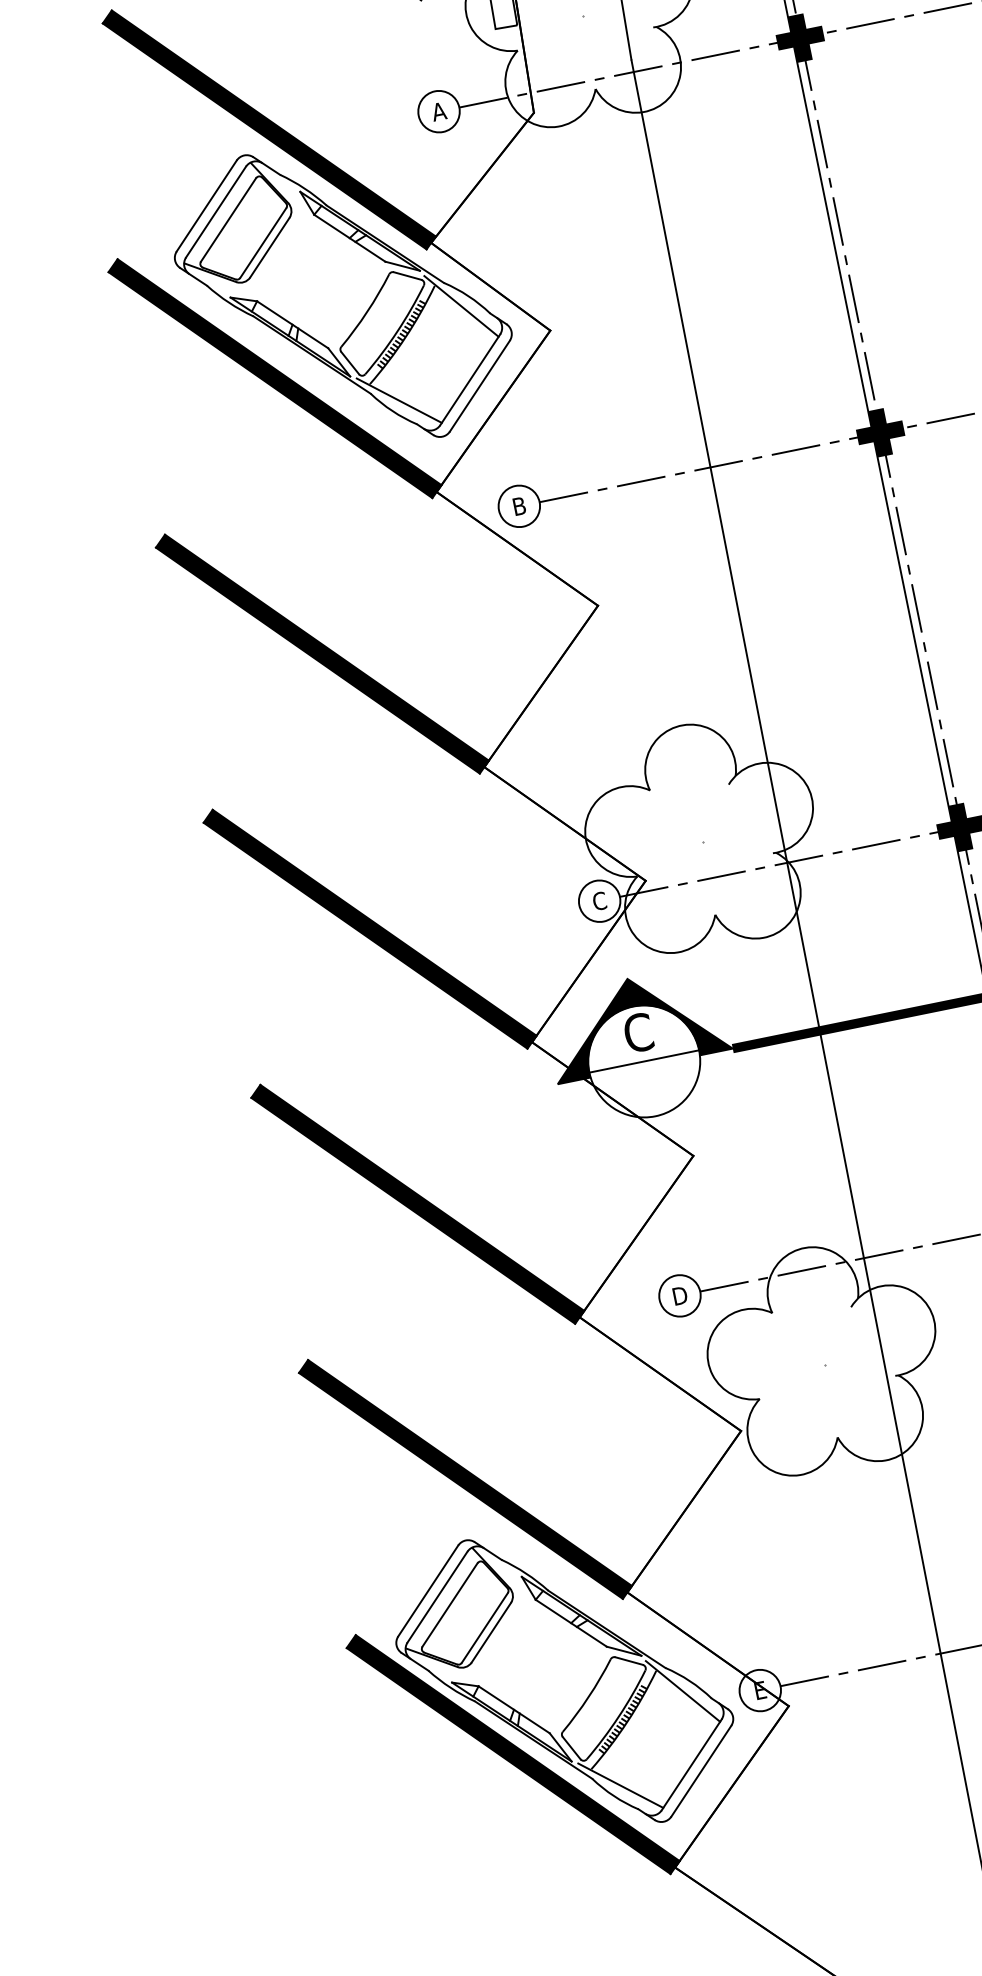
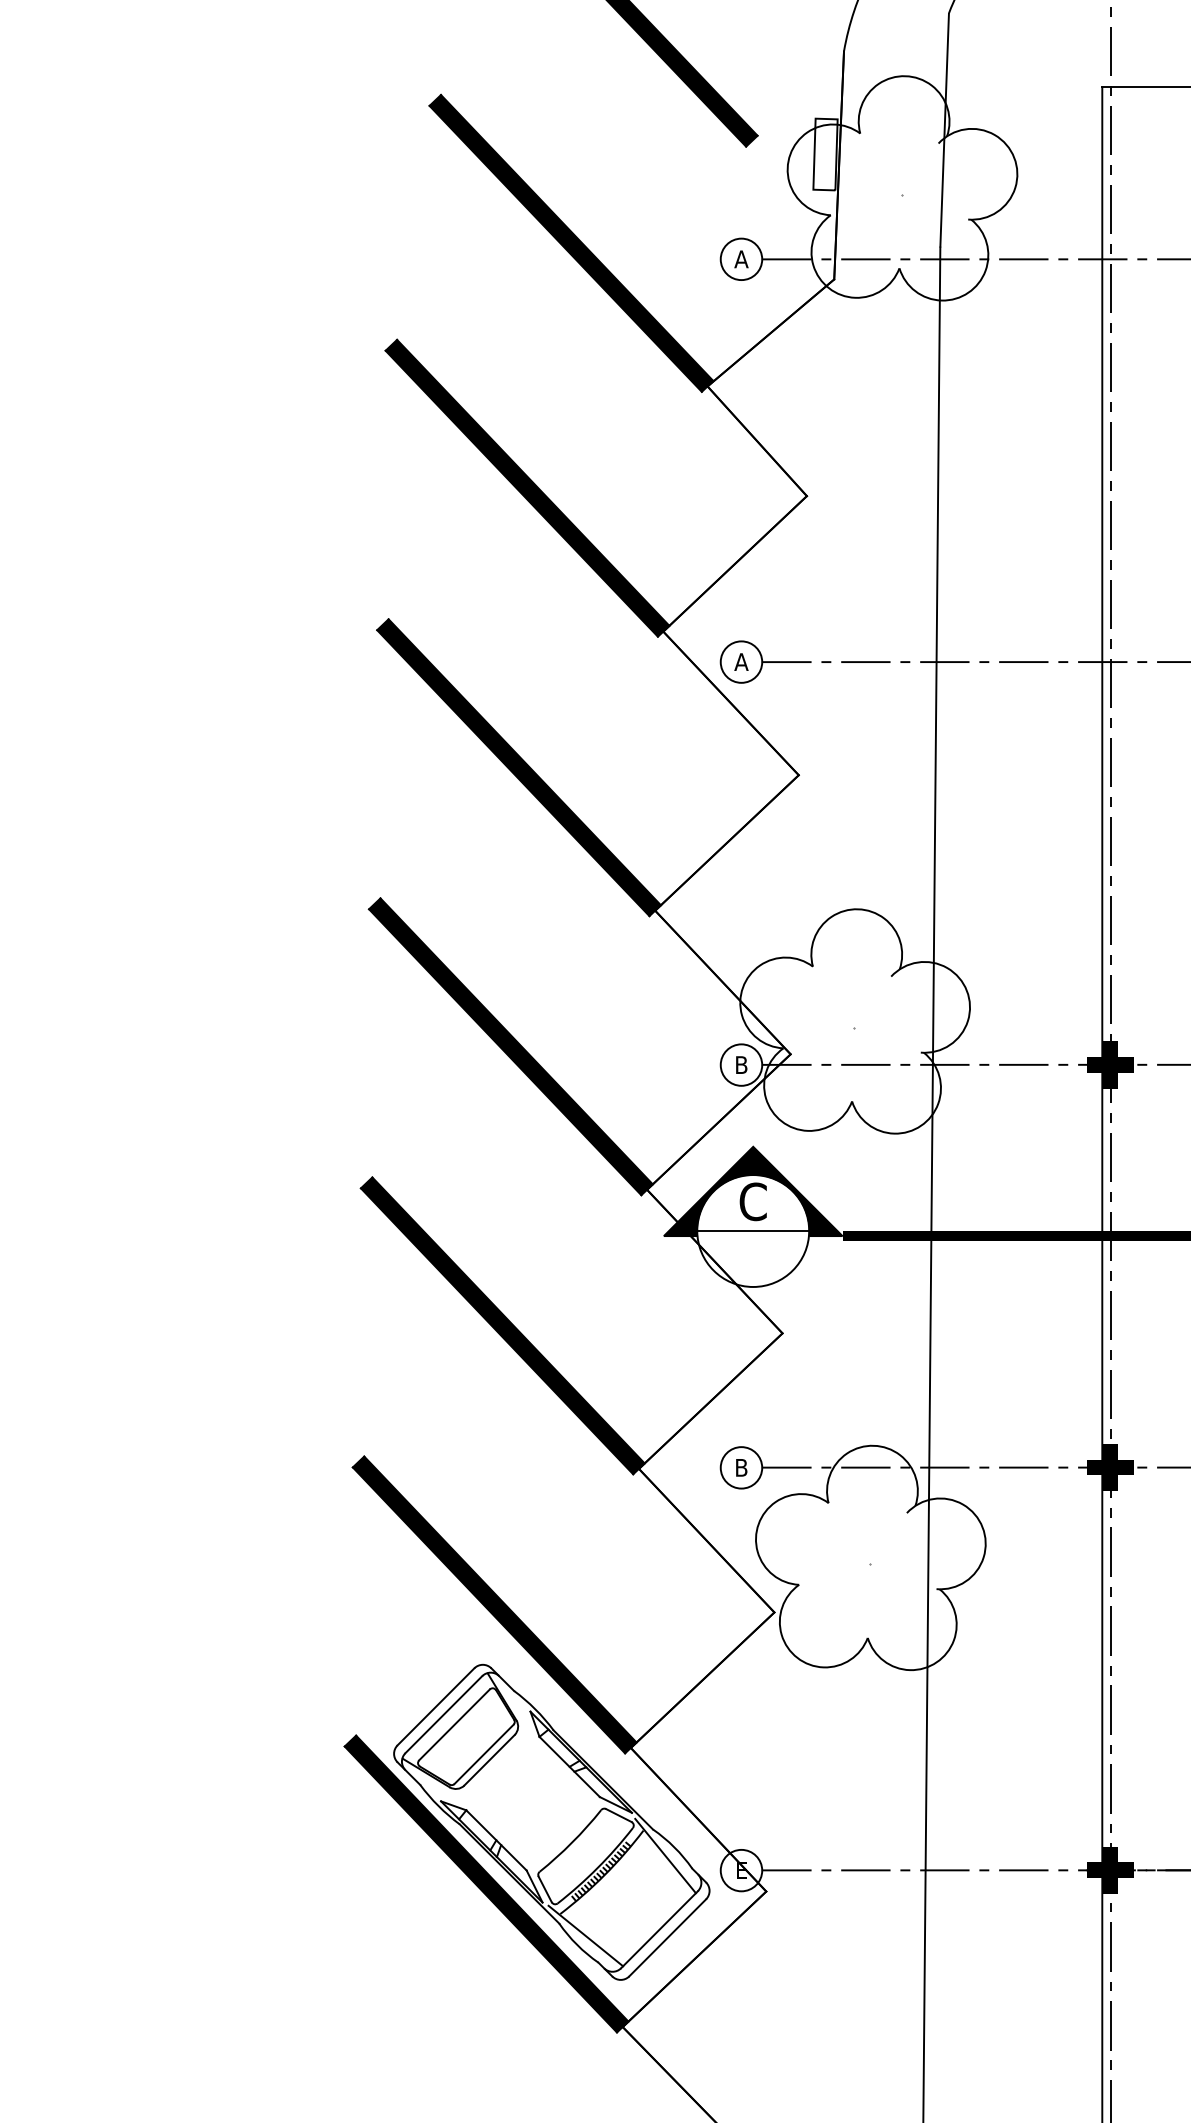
fill: (799, 38) -> (1109, 259), removed
part: (342, 295) -> (610, 420), removed
fill: (879, 432) -> (1109, 661), removed
text: (519, 505) -> (741, 661), B -> A
text: (599, 901) -> (741, 1065), C -> B
text: (679, 1295) -> (741, 1467), D -> B

